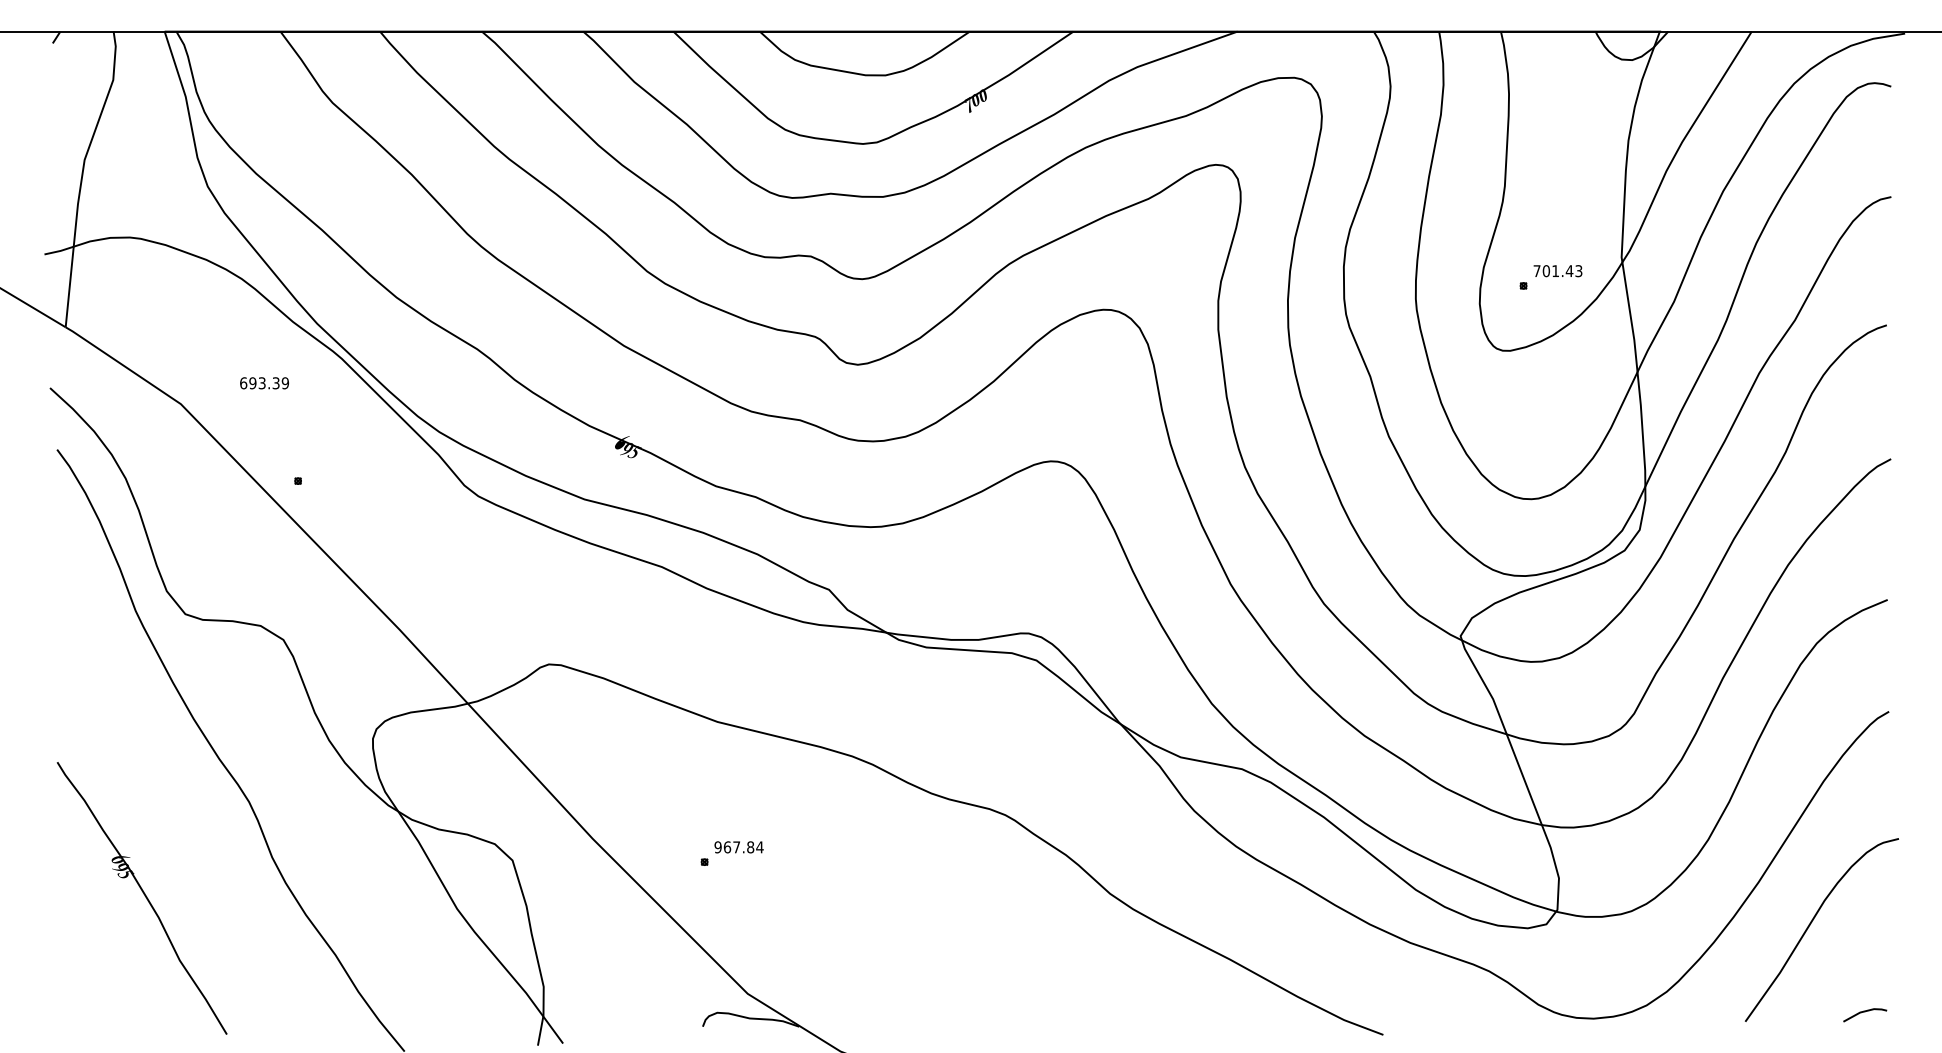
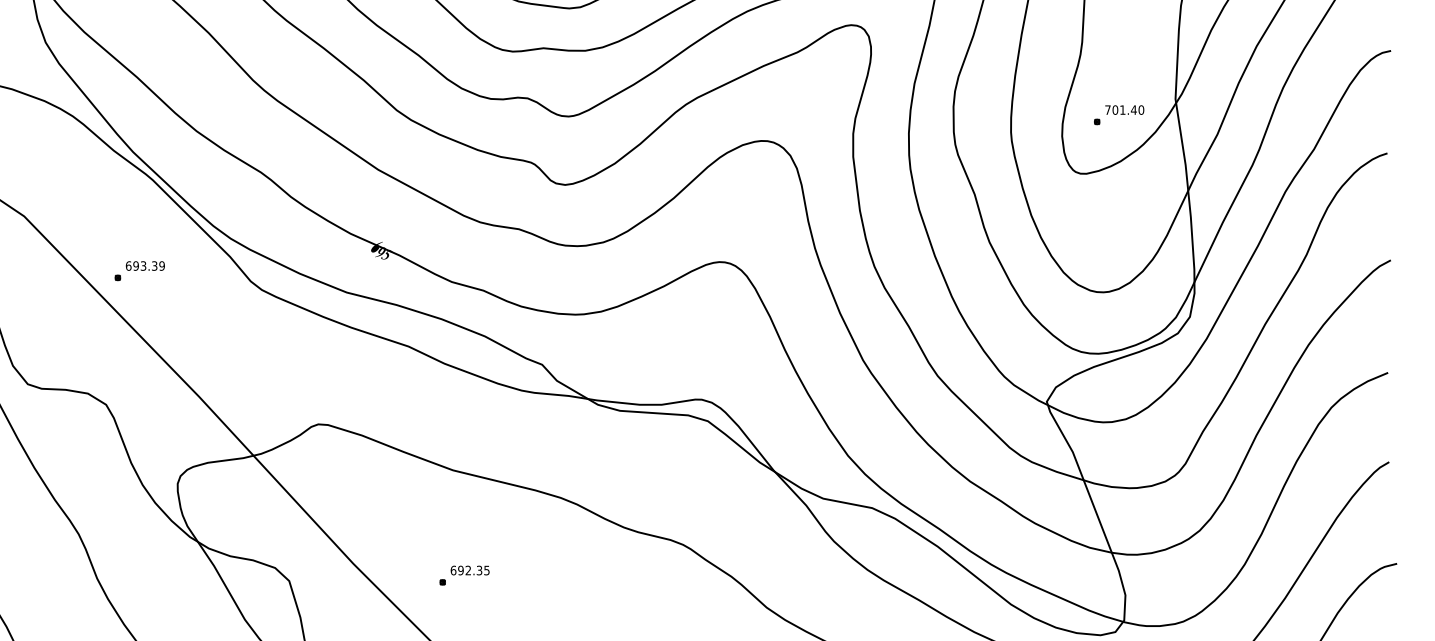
text: (1578, 271) -> (1141, 110), 701.43 -> 701.40
text: (264, 383) -> (145, 266), moved
text: (738, 847) -> (469, 570), 967.84 -> 692.35

